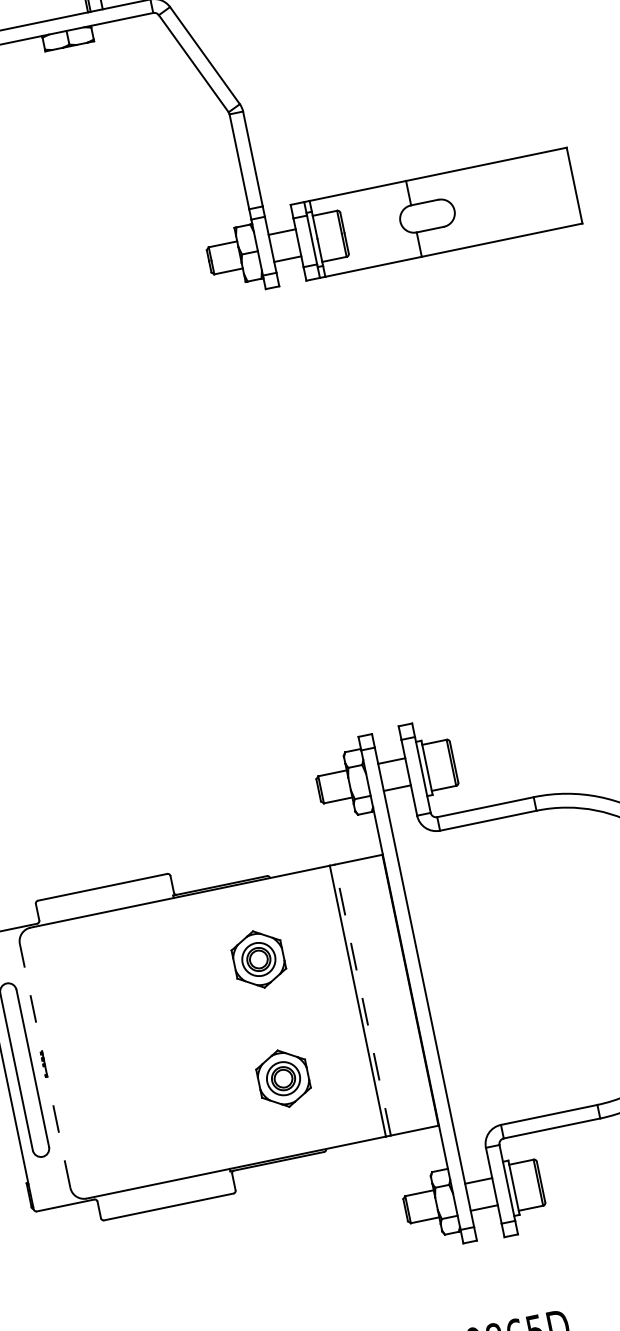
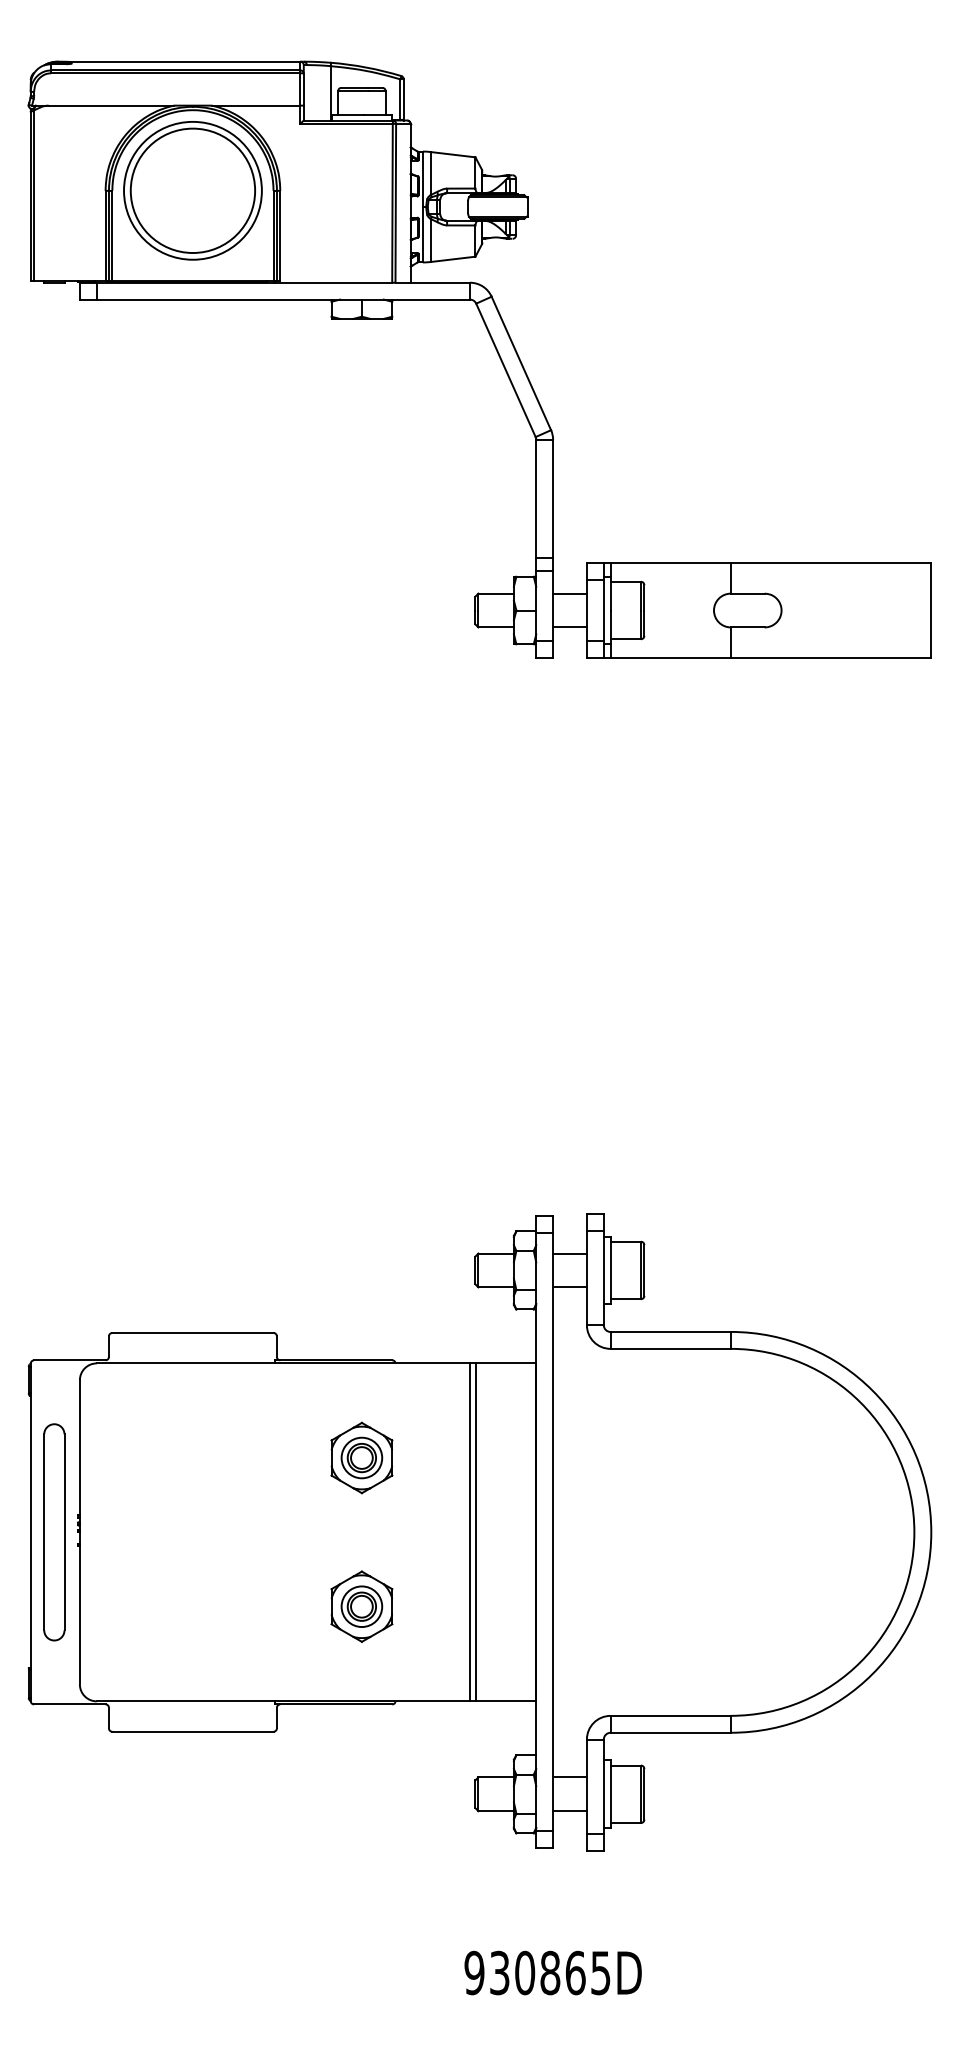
line: (363, 1000) -> (476, 1532), dashed -> solid
line: (44, 1065) -> (79, 1531), dashed -> solid

